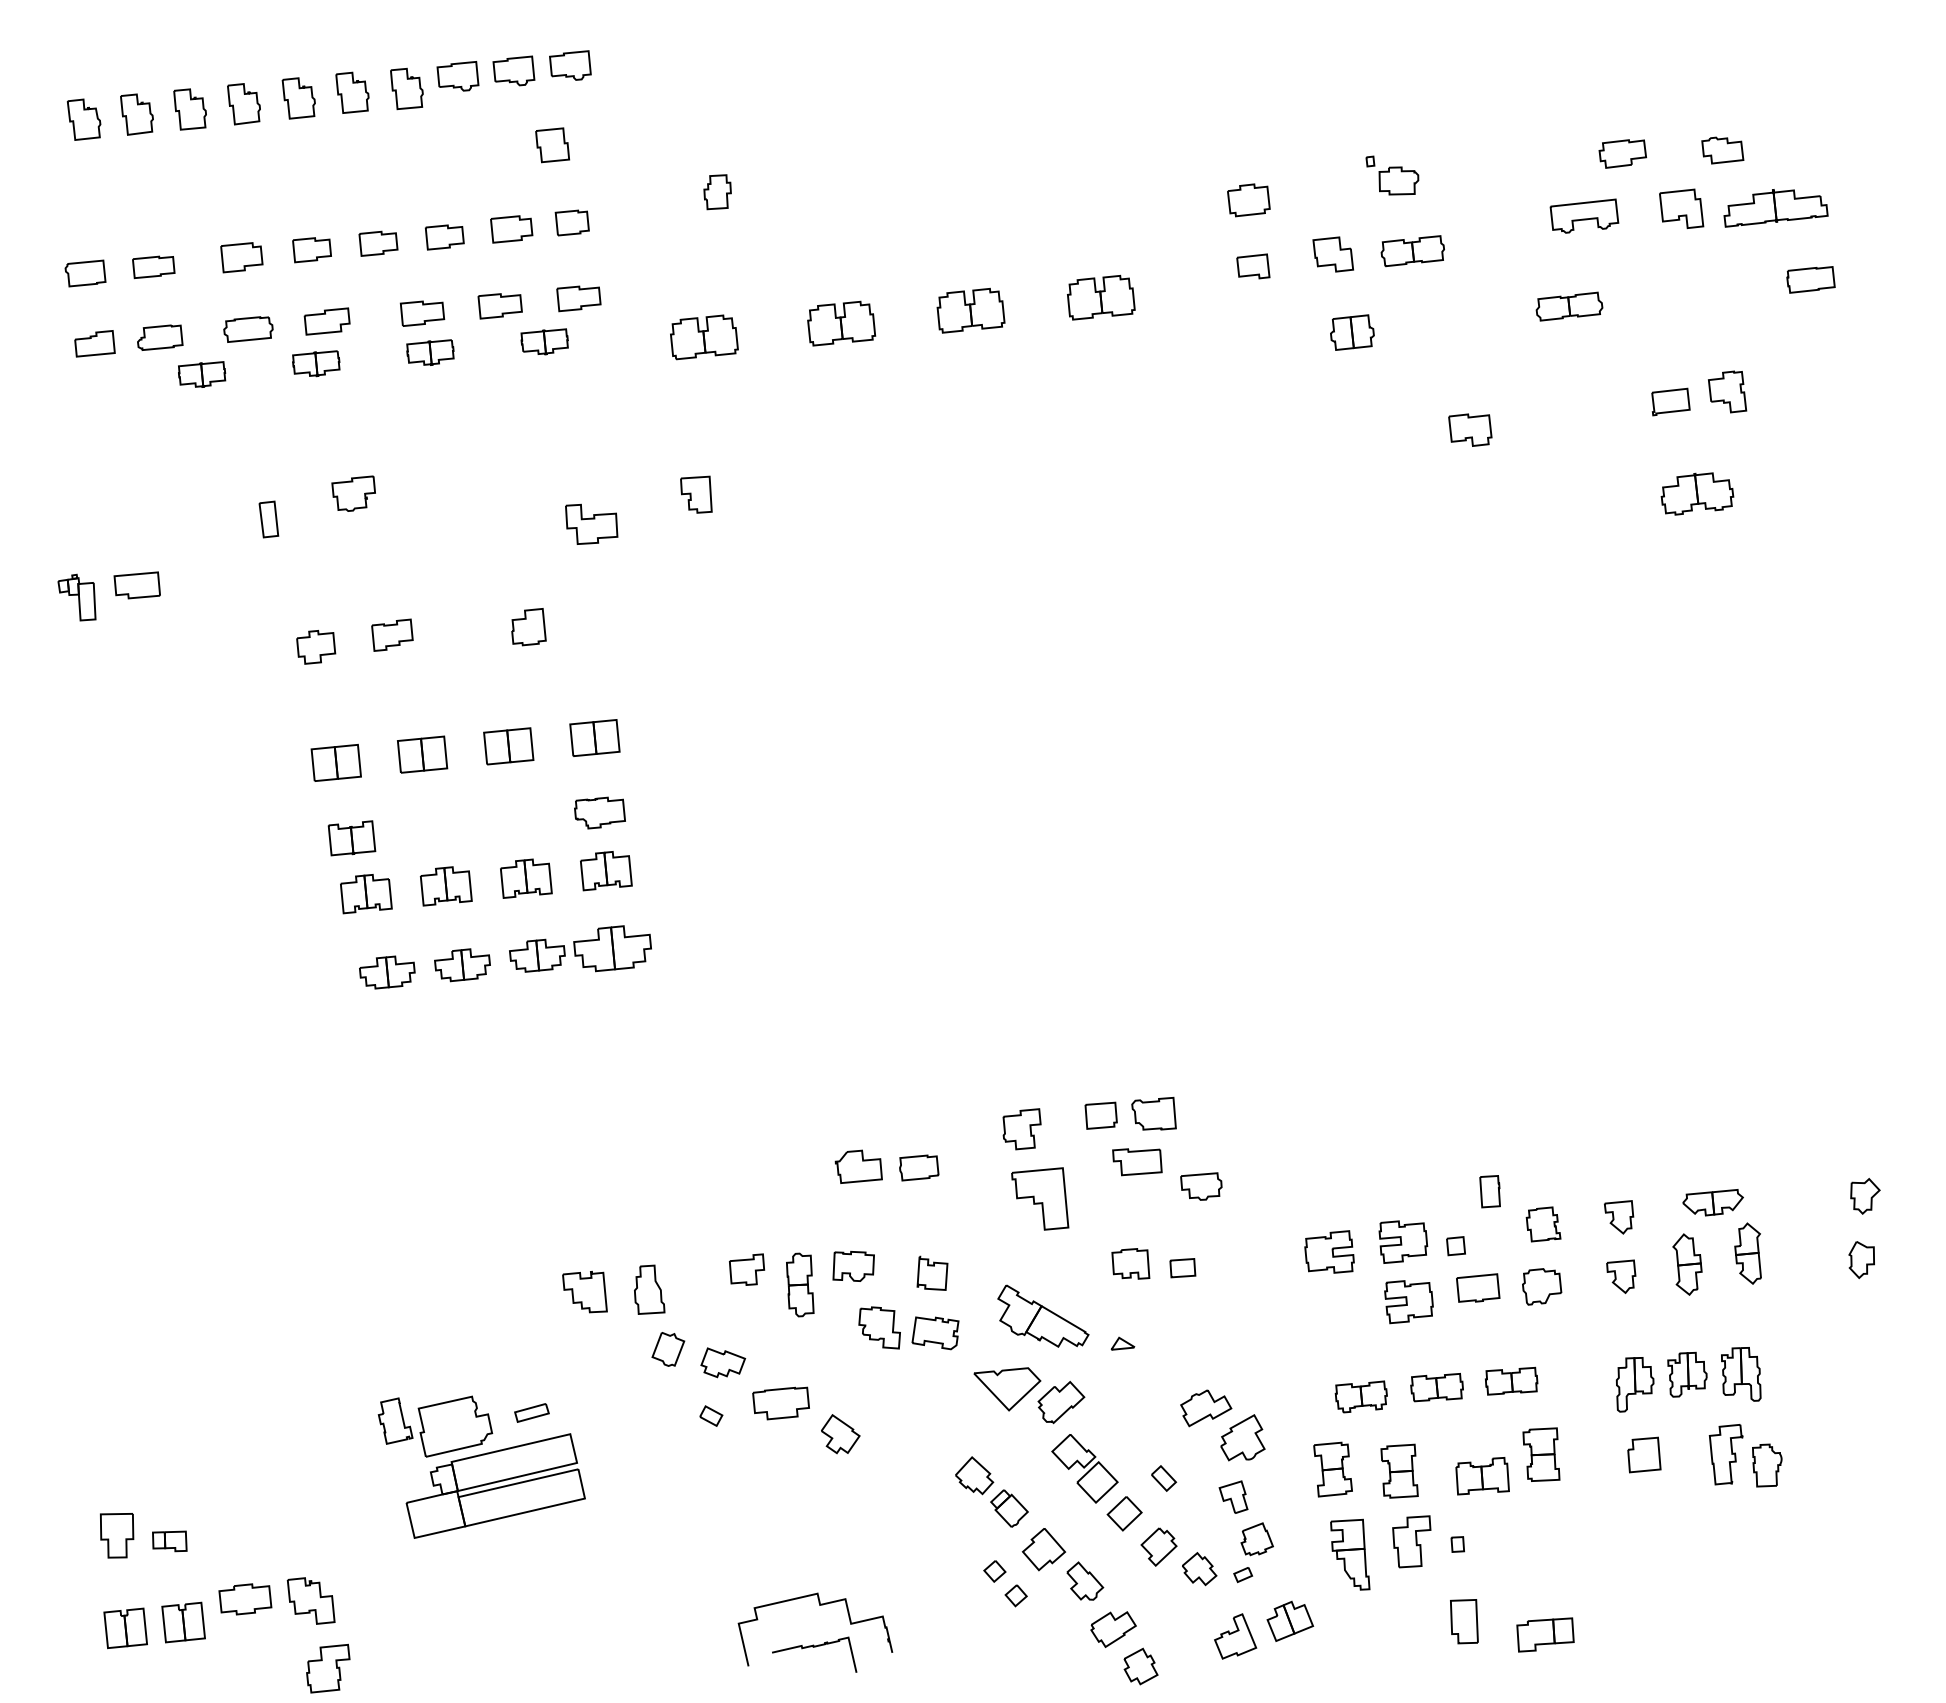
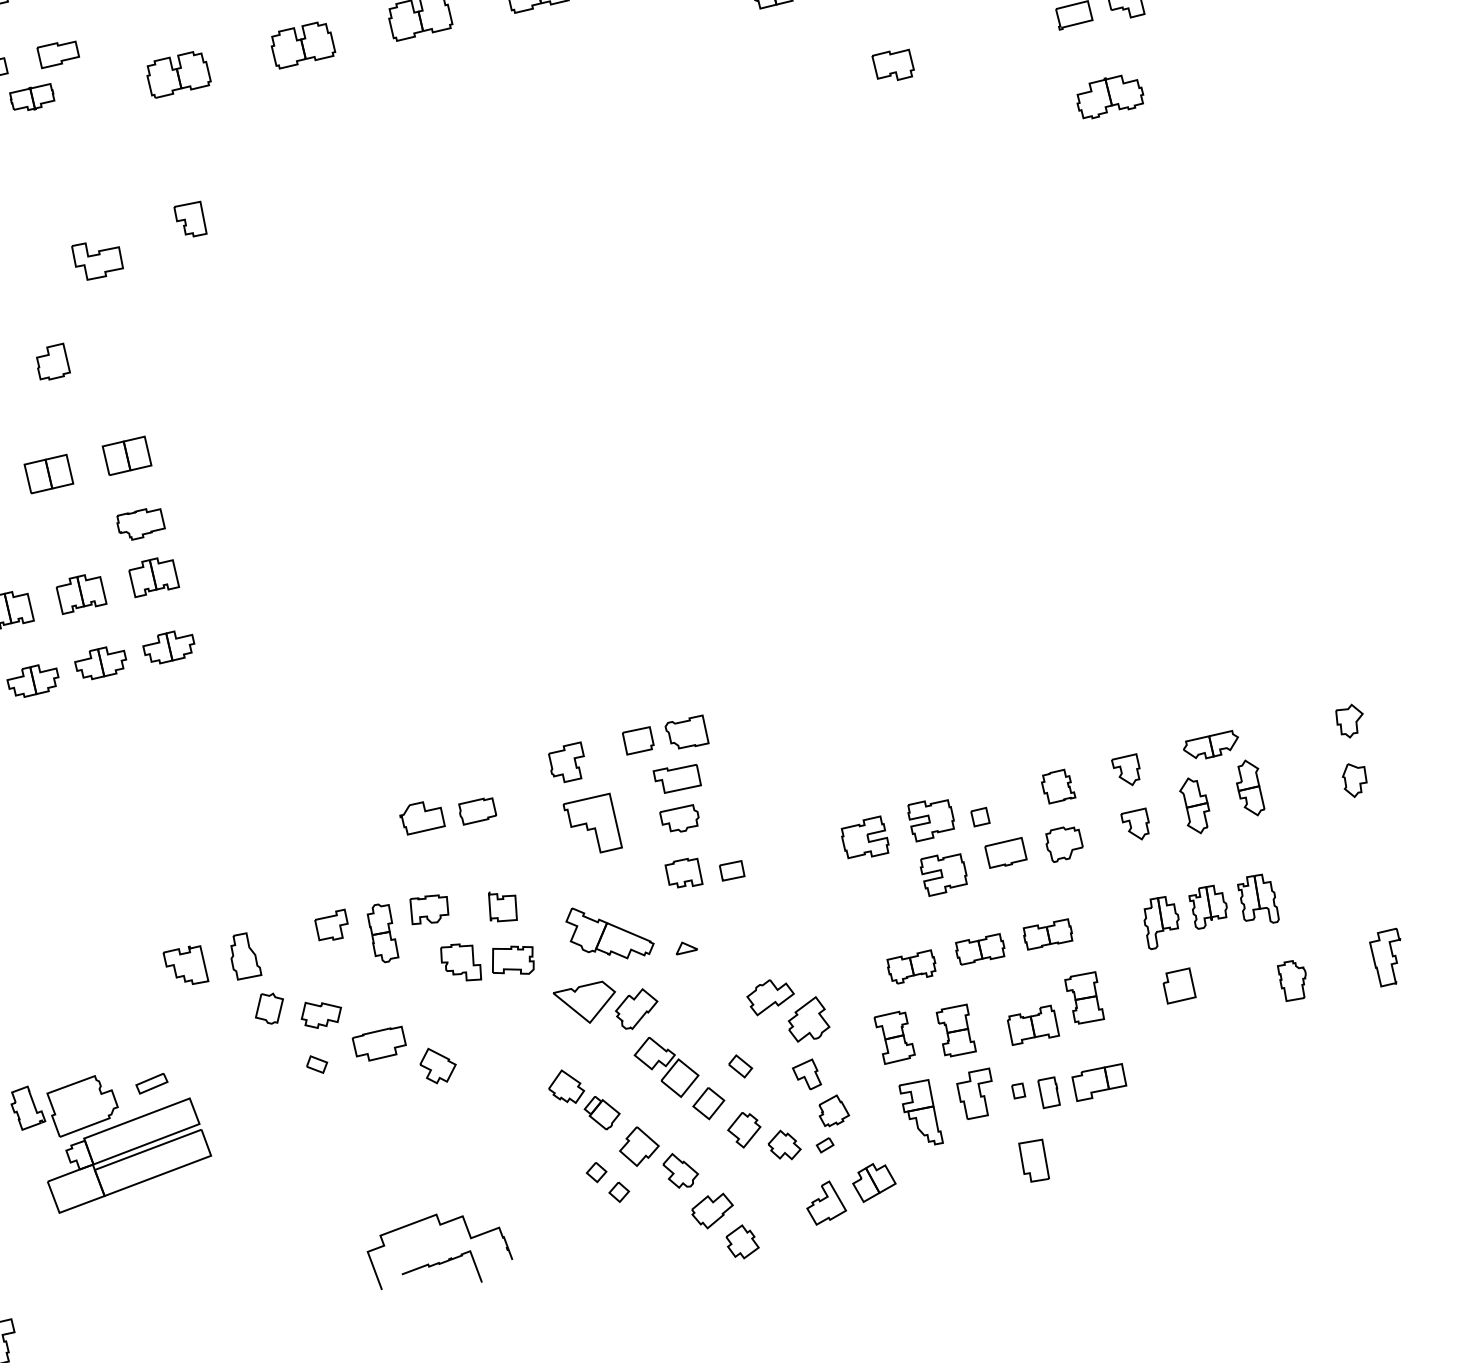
part: (612, 948) -> (169, 647), size x0.71
part: (1201, 1186) -> (680, 819), moved
part: (1489, 1191) -> (1048, 1092), moved
part: (1725, 1454) -> (1386, 957), moved
part: (1545, 1634) -> (1099, 1082), moved

